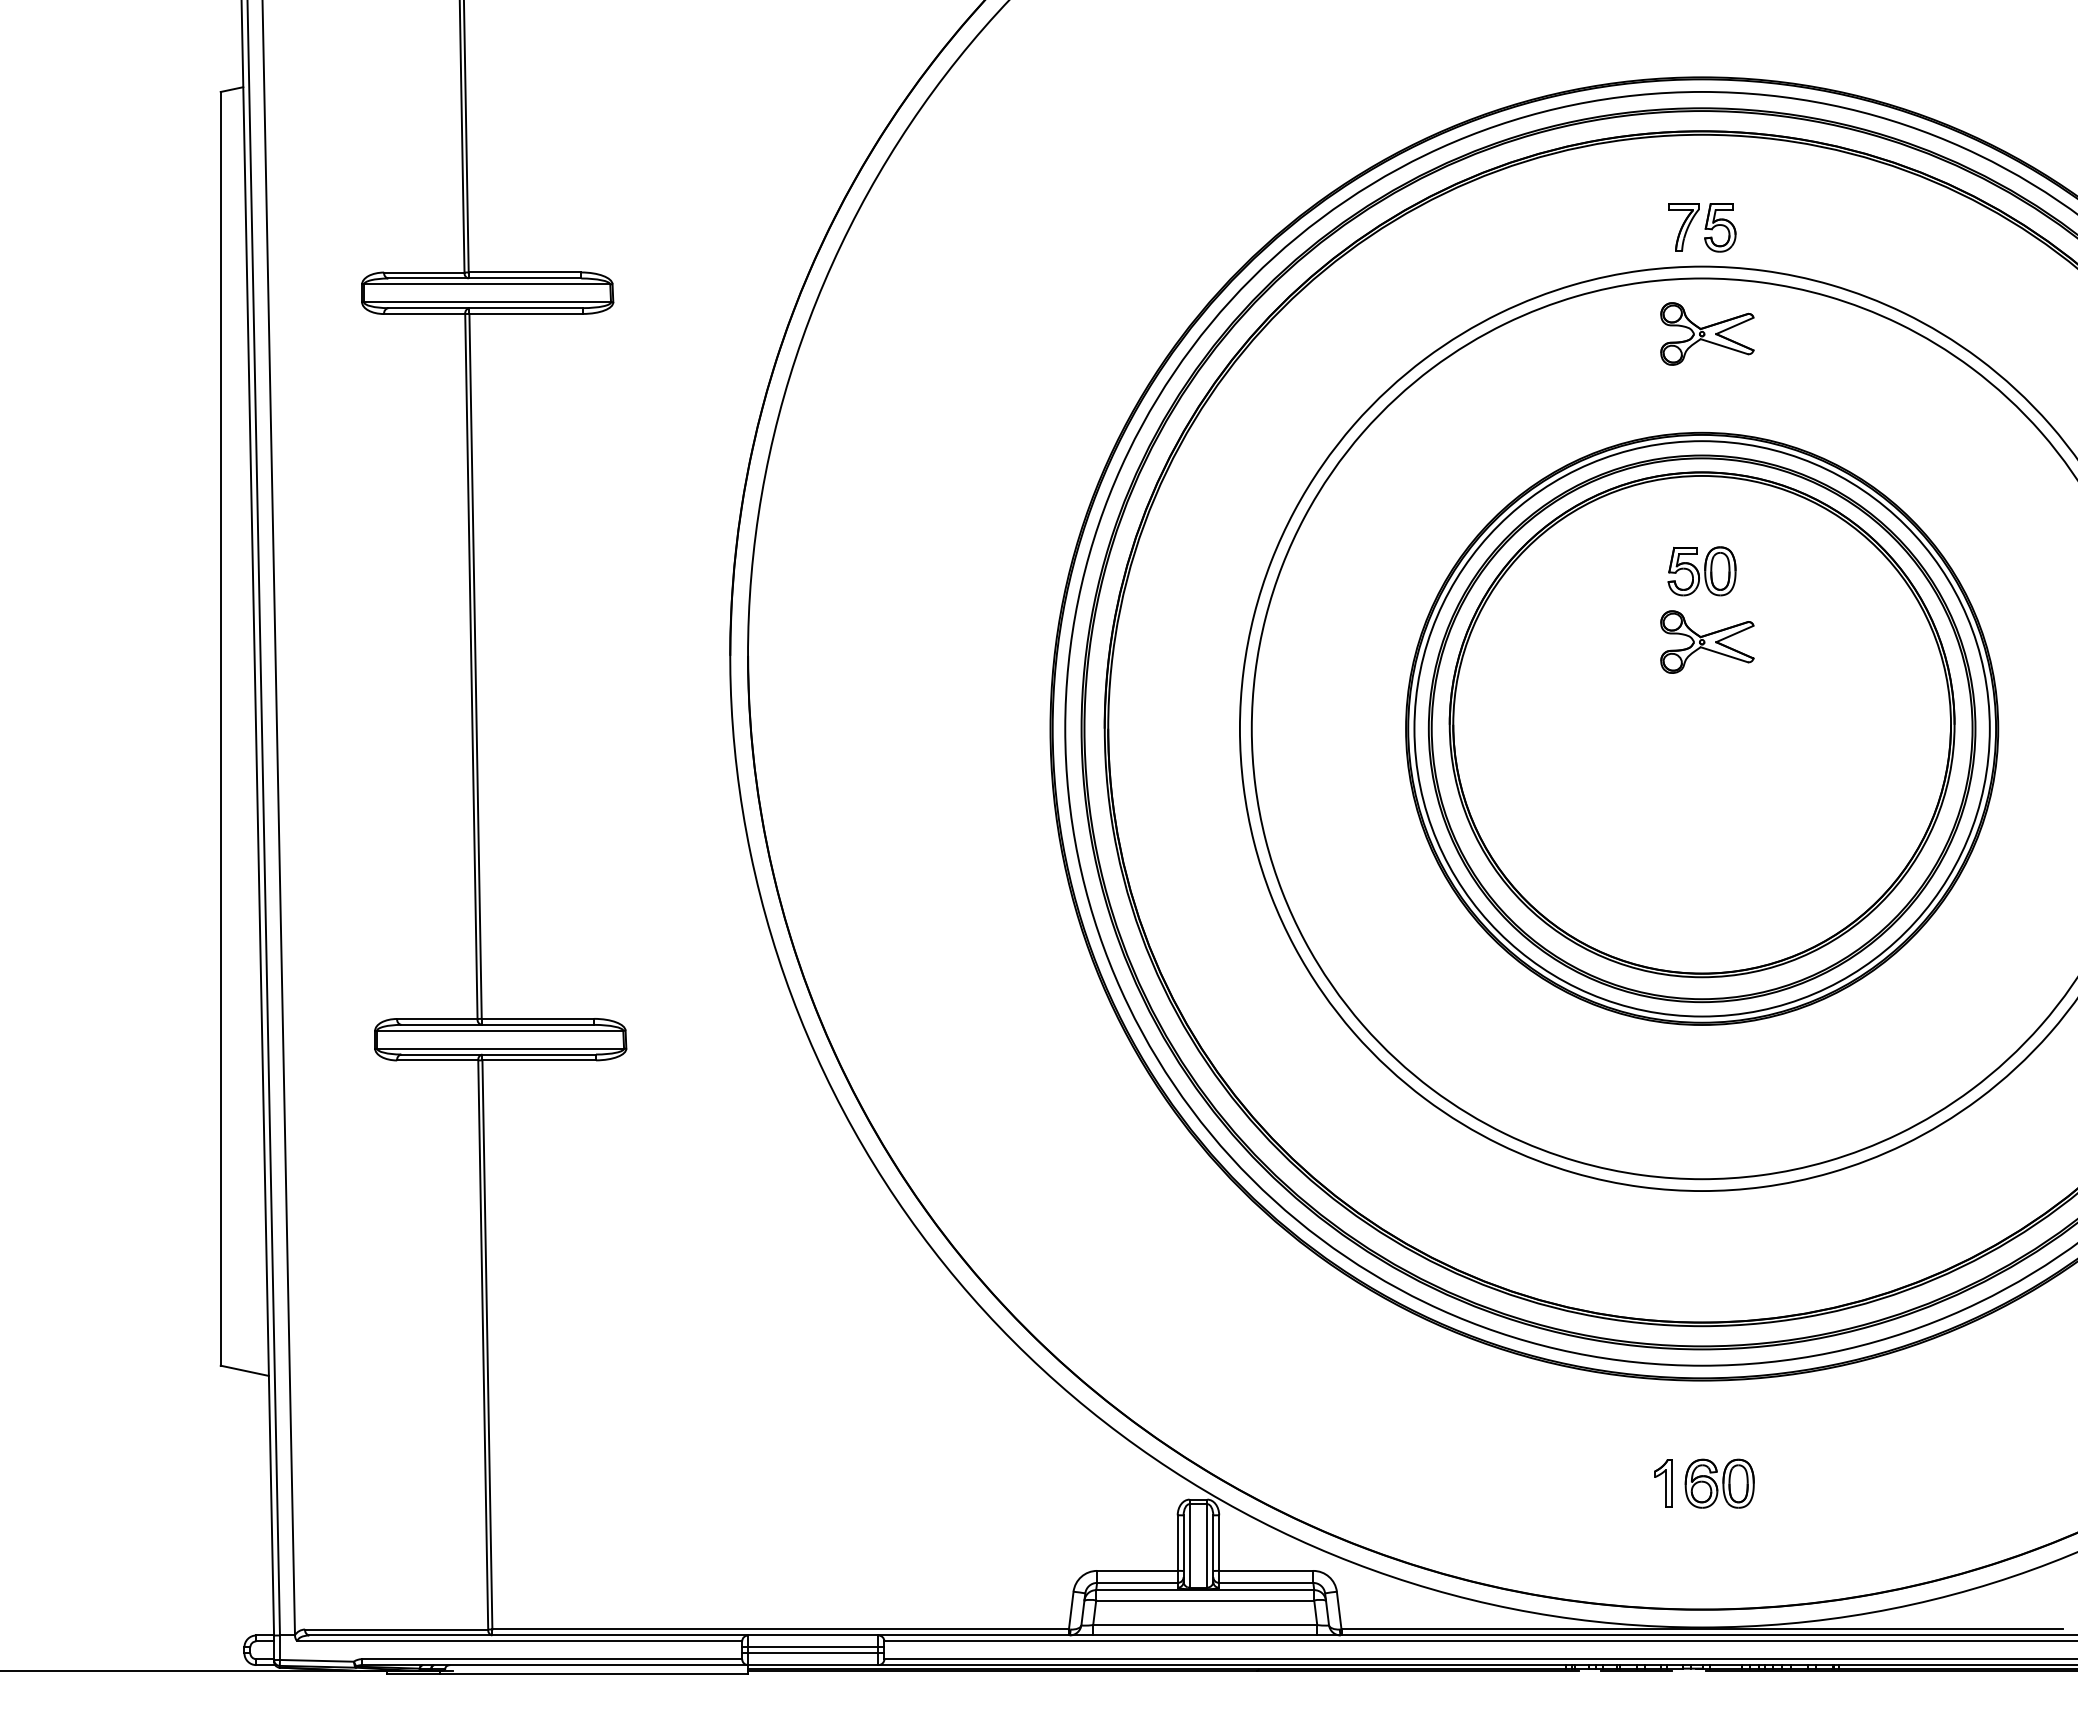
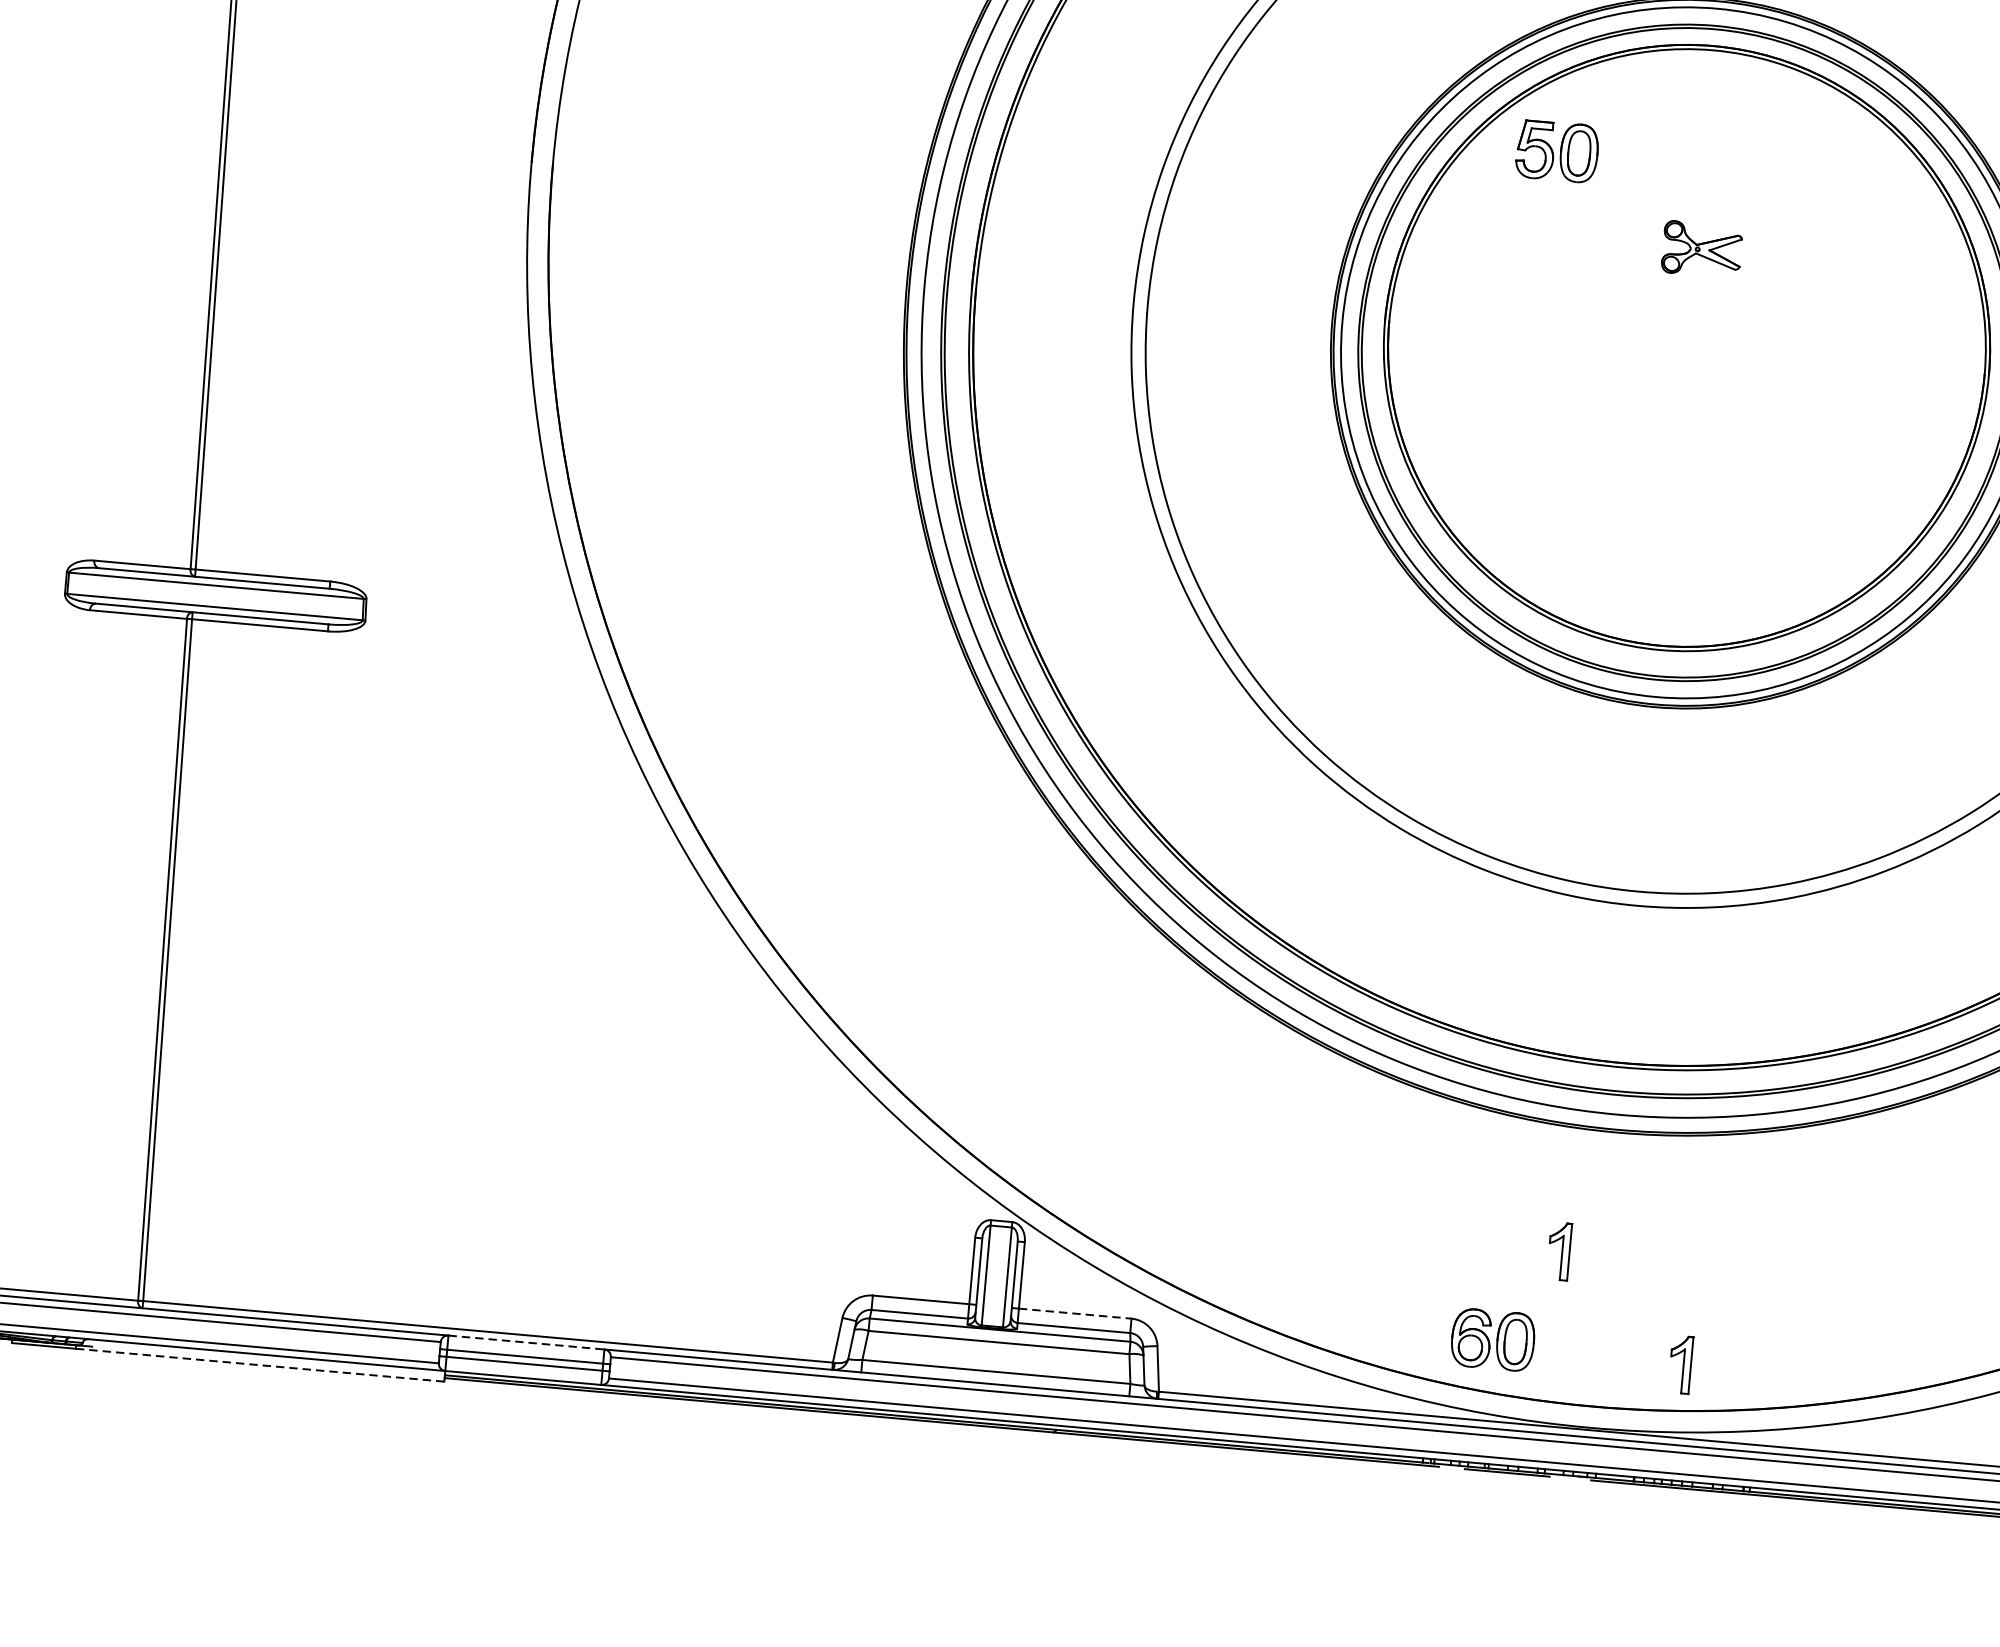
part: (1701, 571) -> (1556, 151), moved
part: (1707, 641) -> (1702, 248), size x0.7
part: (1719, 1483) -> (1492, 1339), moved
part: (1772, 1568) -> (1681, 1364), added
line: (1266, 1570) -> (1075, 1313), solid -> dashed
line: (813, 1635) -> (526, 1342), solid -> dashed
line: (593, 1673) -> (259, 1364), solid -> dashed

